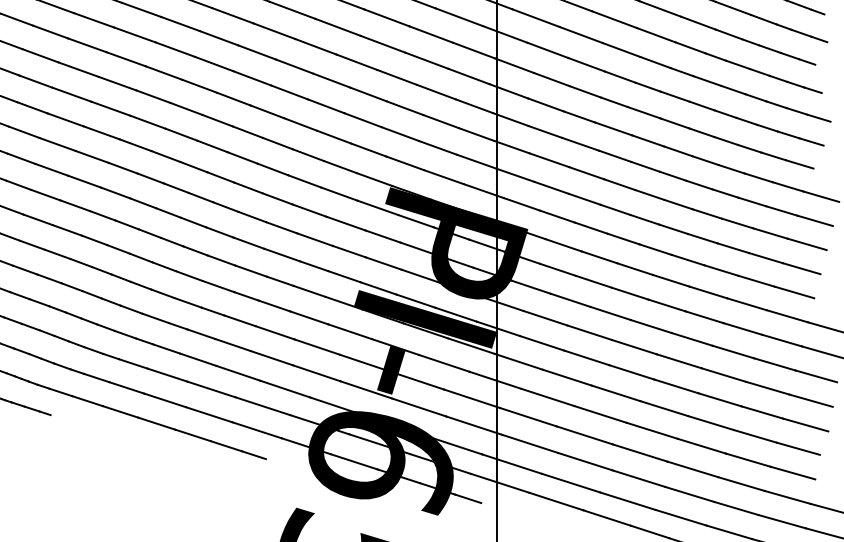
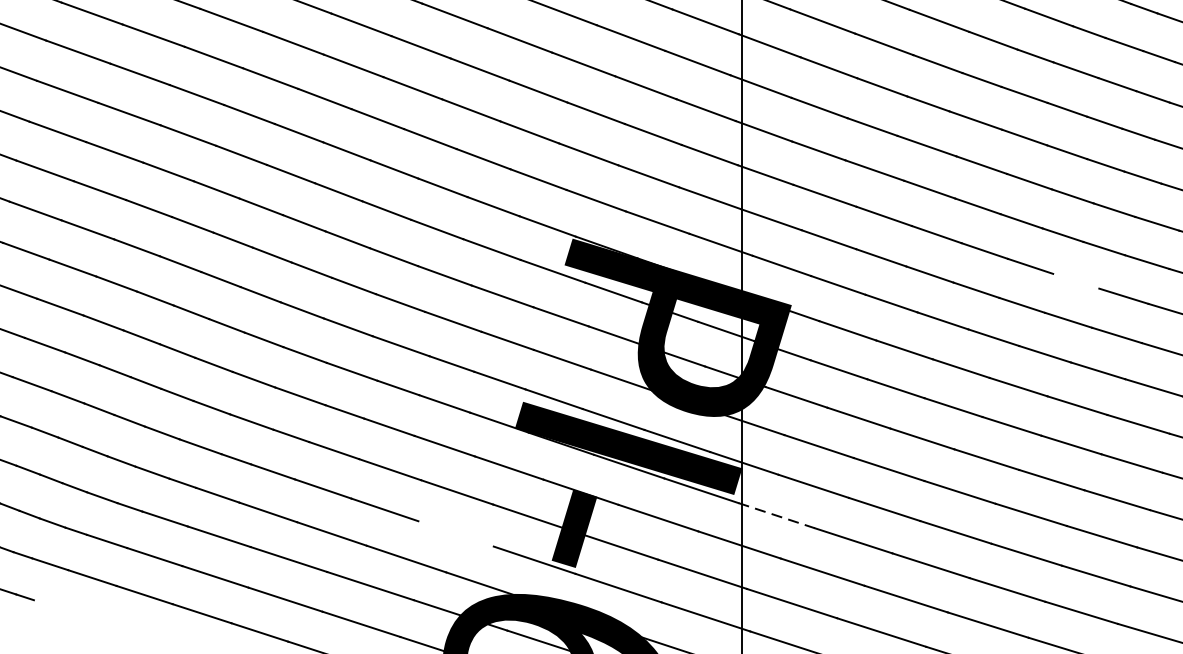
line: (707, 213) -> (1076, 280), removed
line: (519, 361) -> (777, 515), solid -> dashed
line: (316, 373) -> (455, 534), removed

